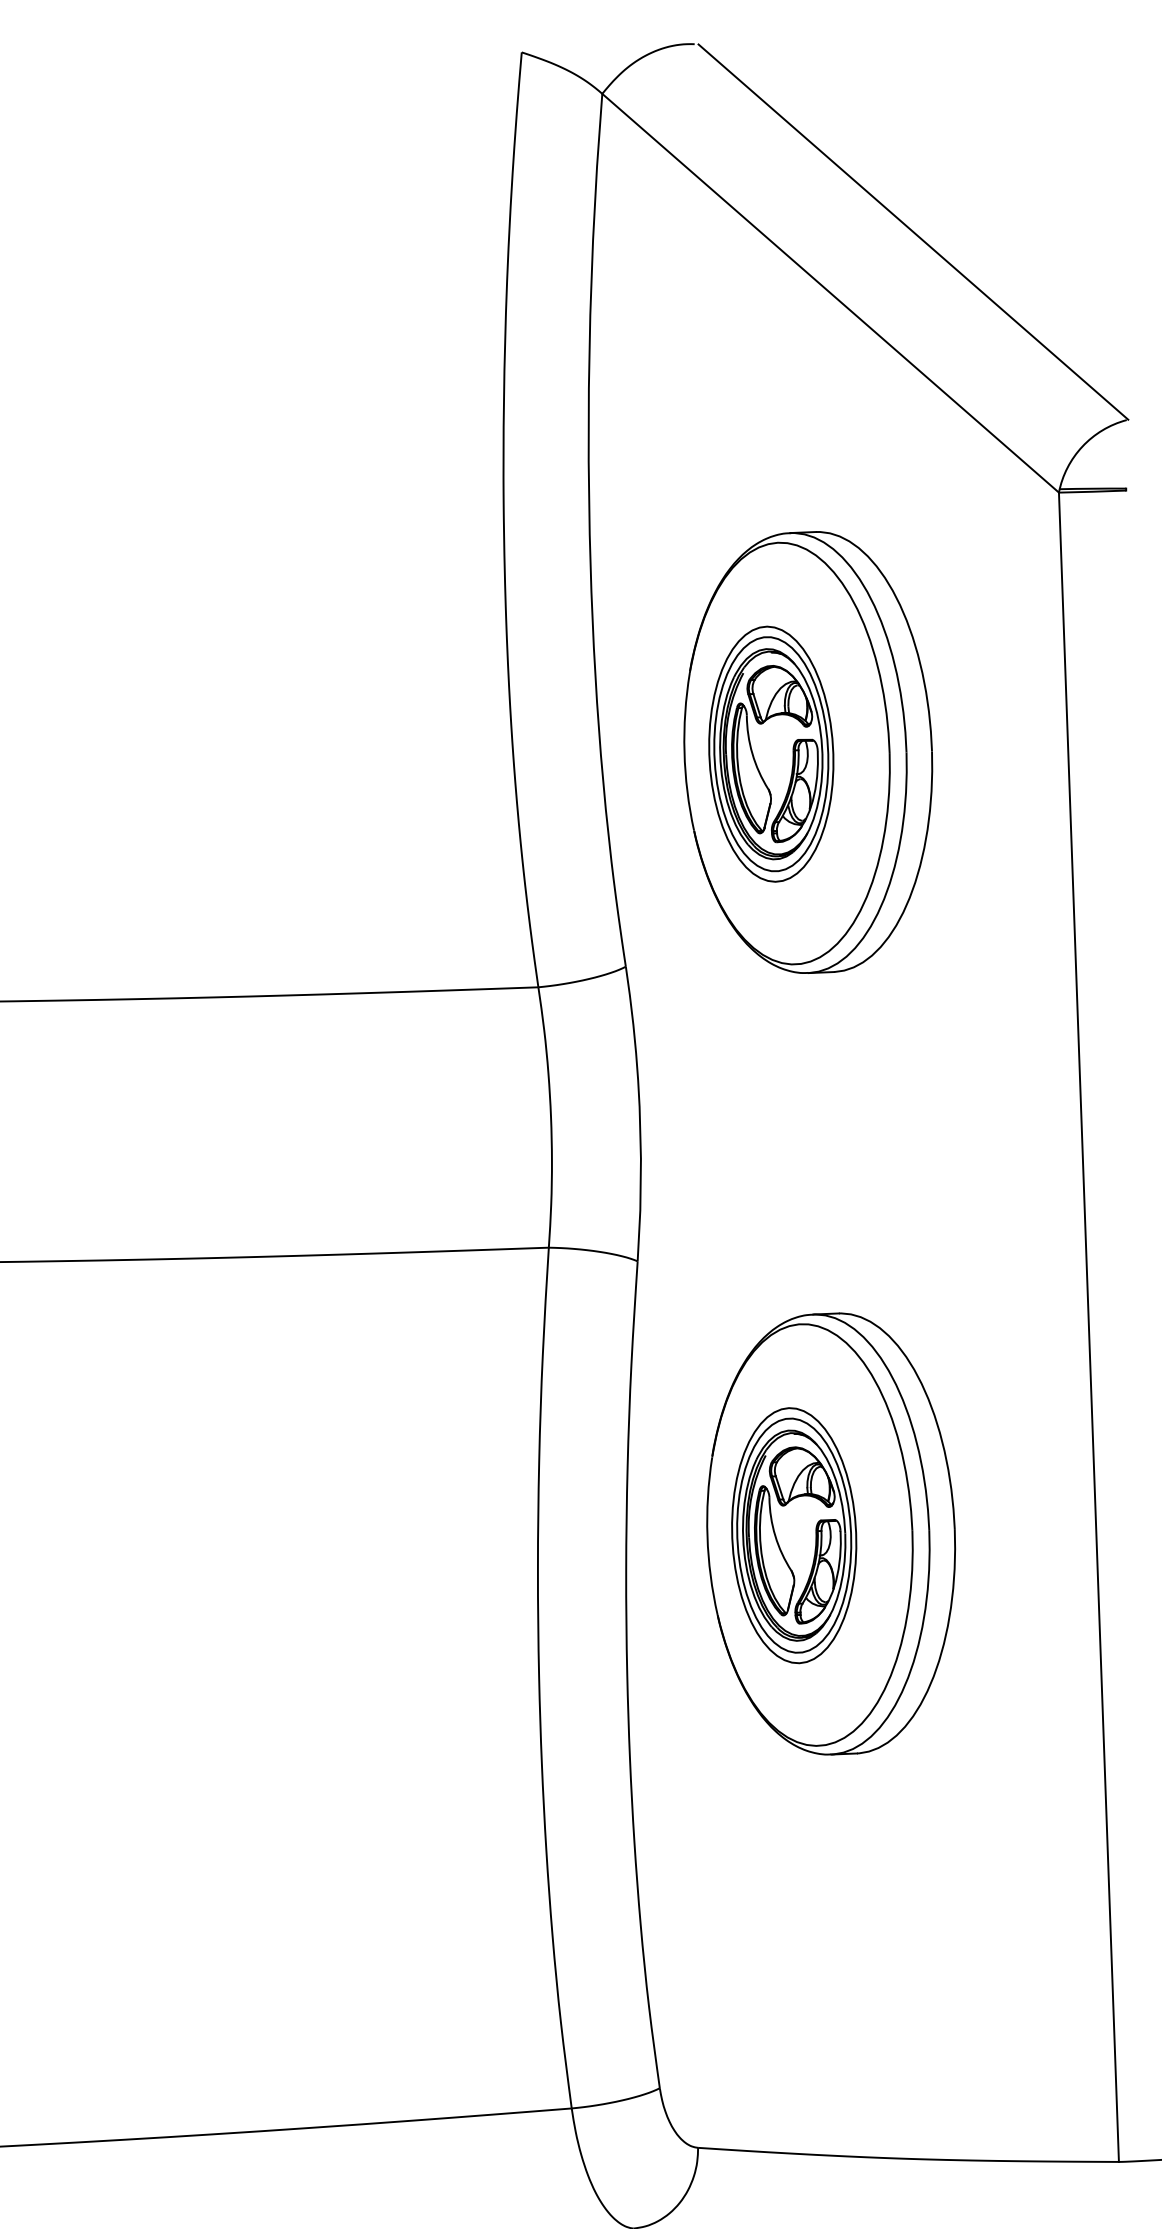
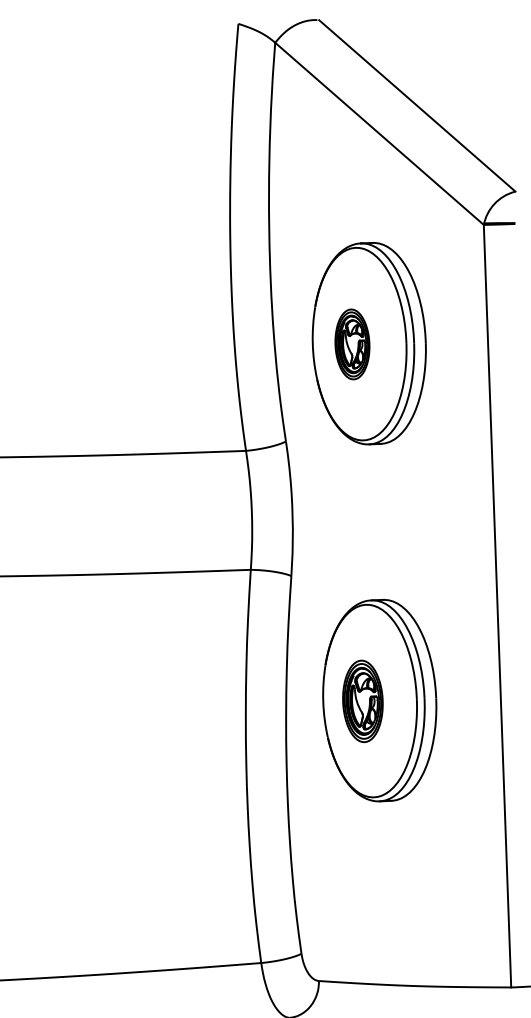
part: (771, 754) -> (352, 344), size x0.6
part: (793, 1535) -> (362, 701), size x0.7

